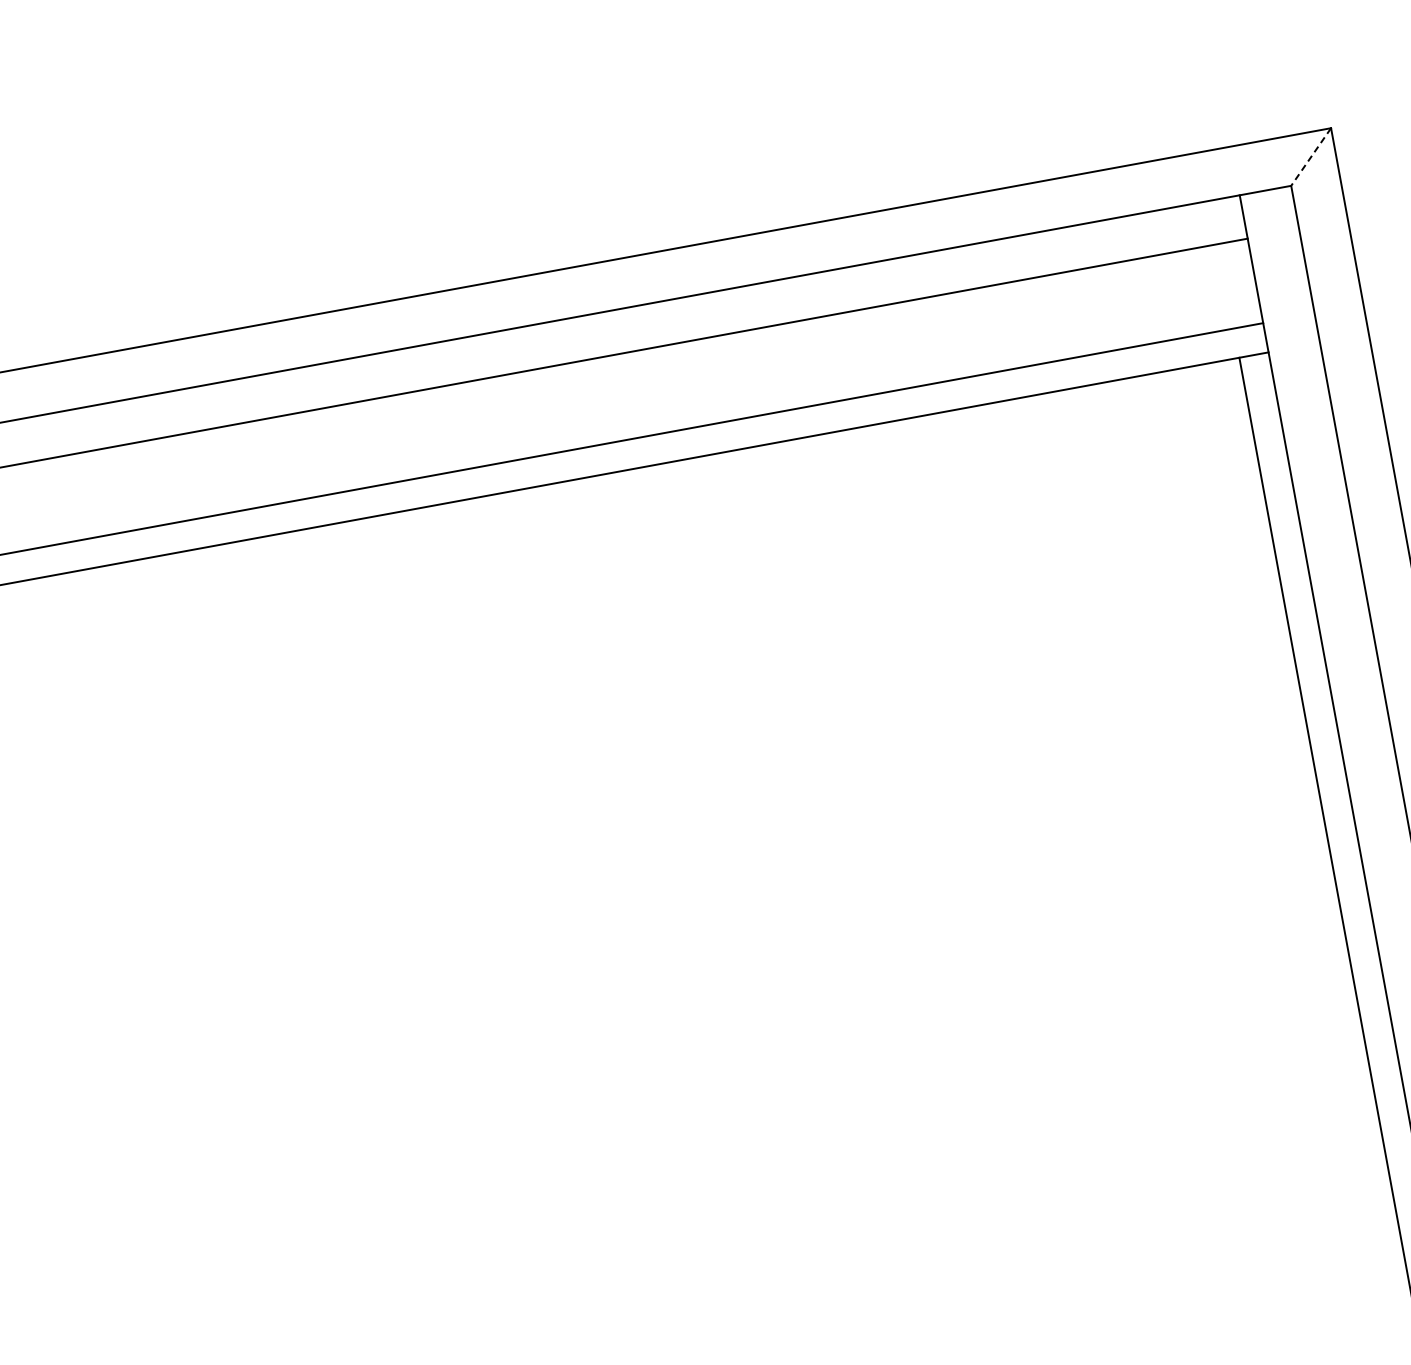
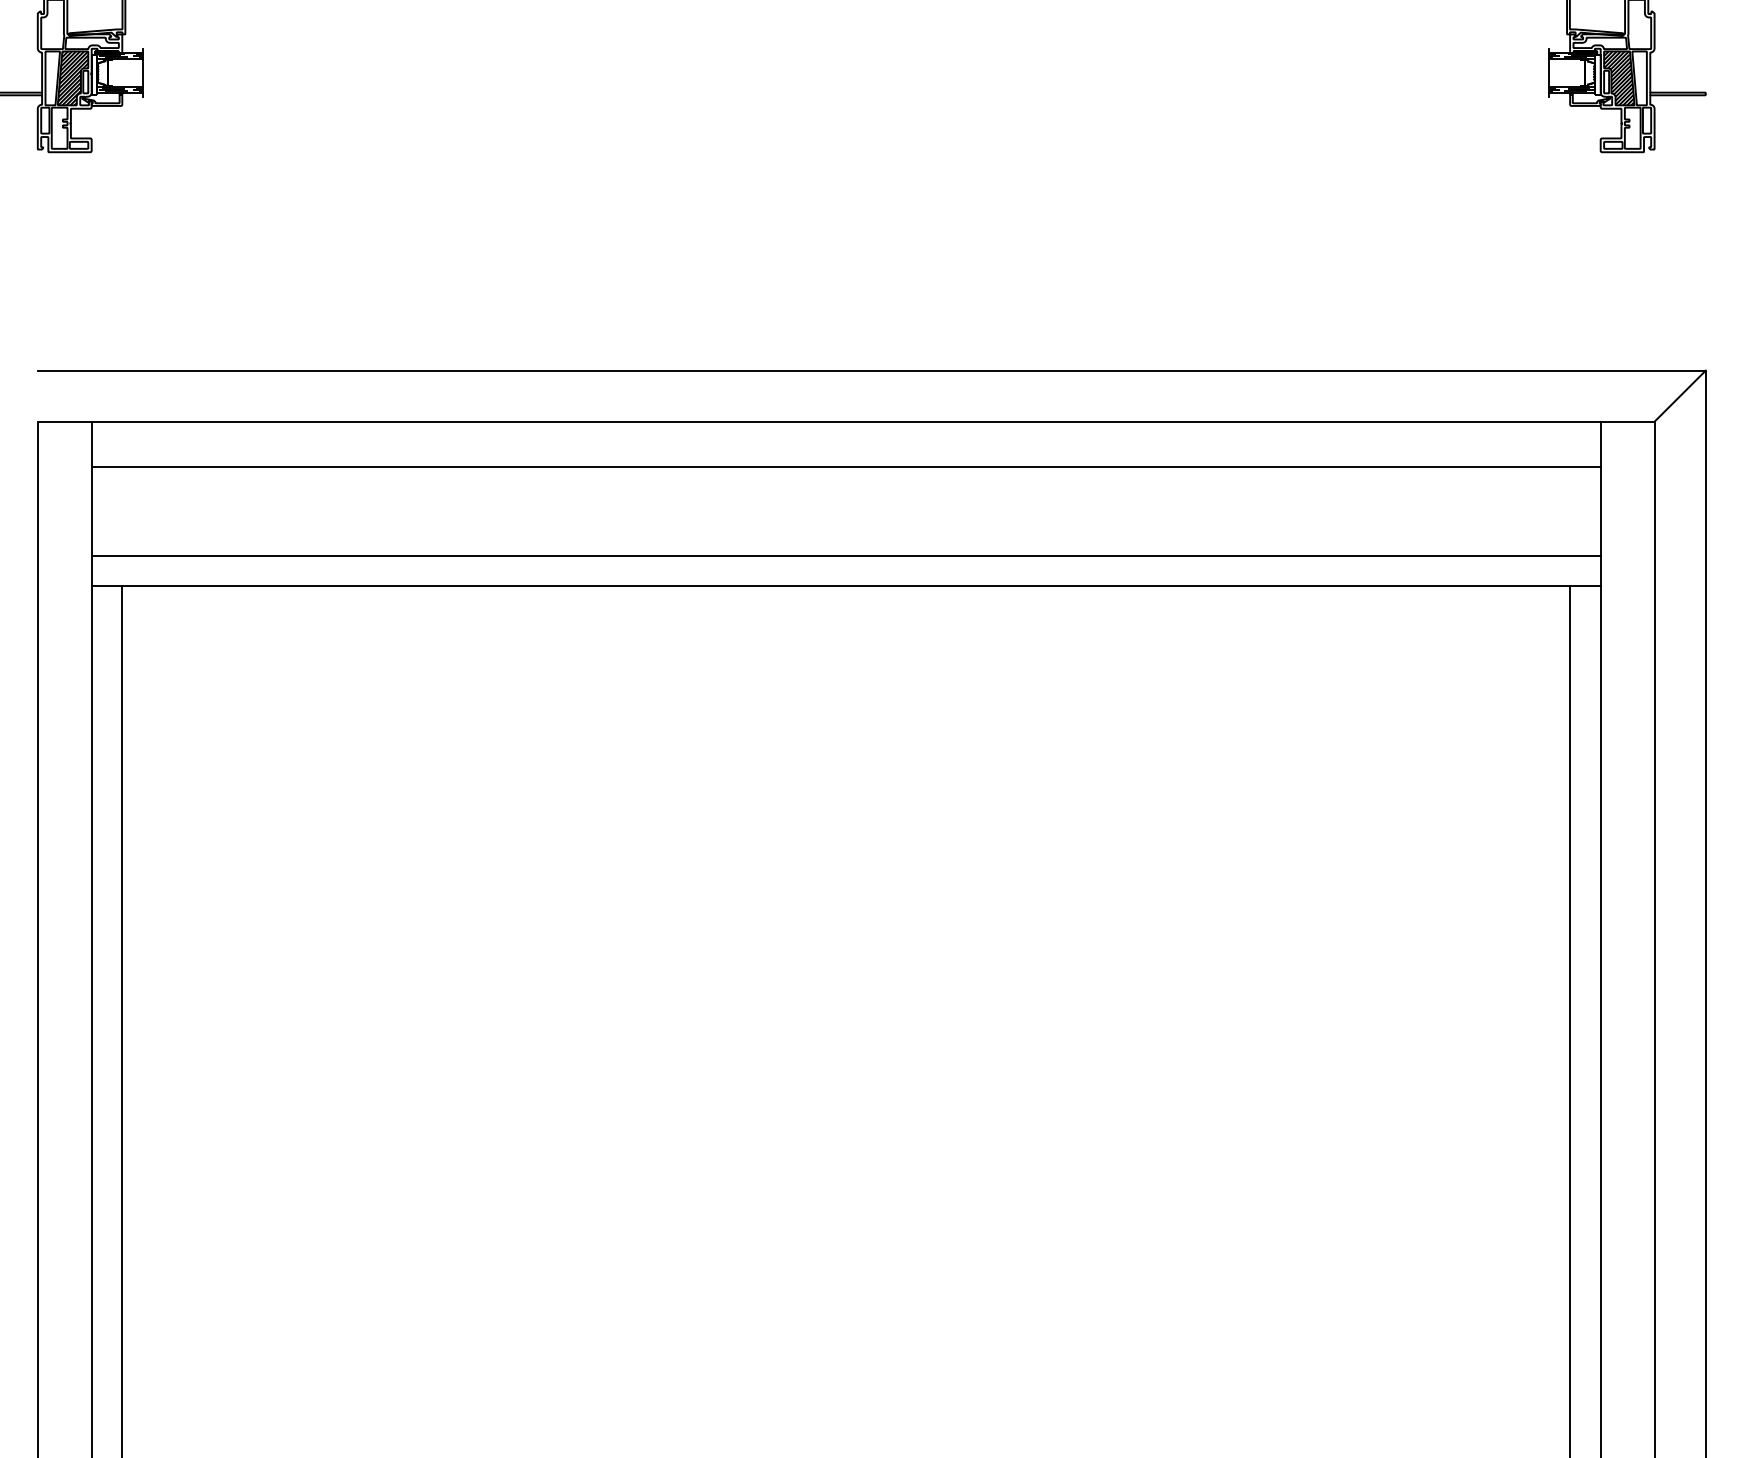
line: (1310, 157) -> (1679, 396), dashed -> solid

